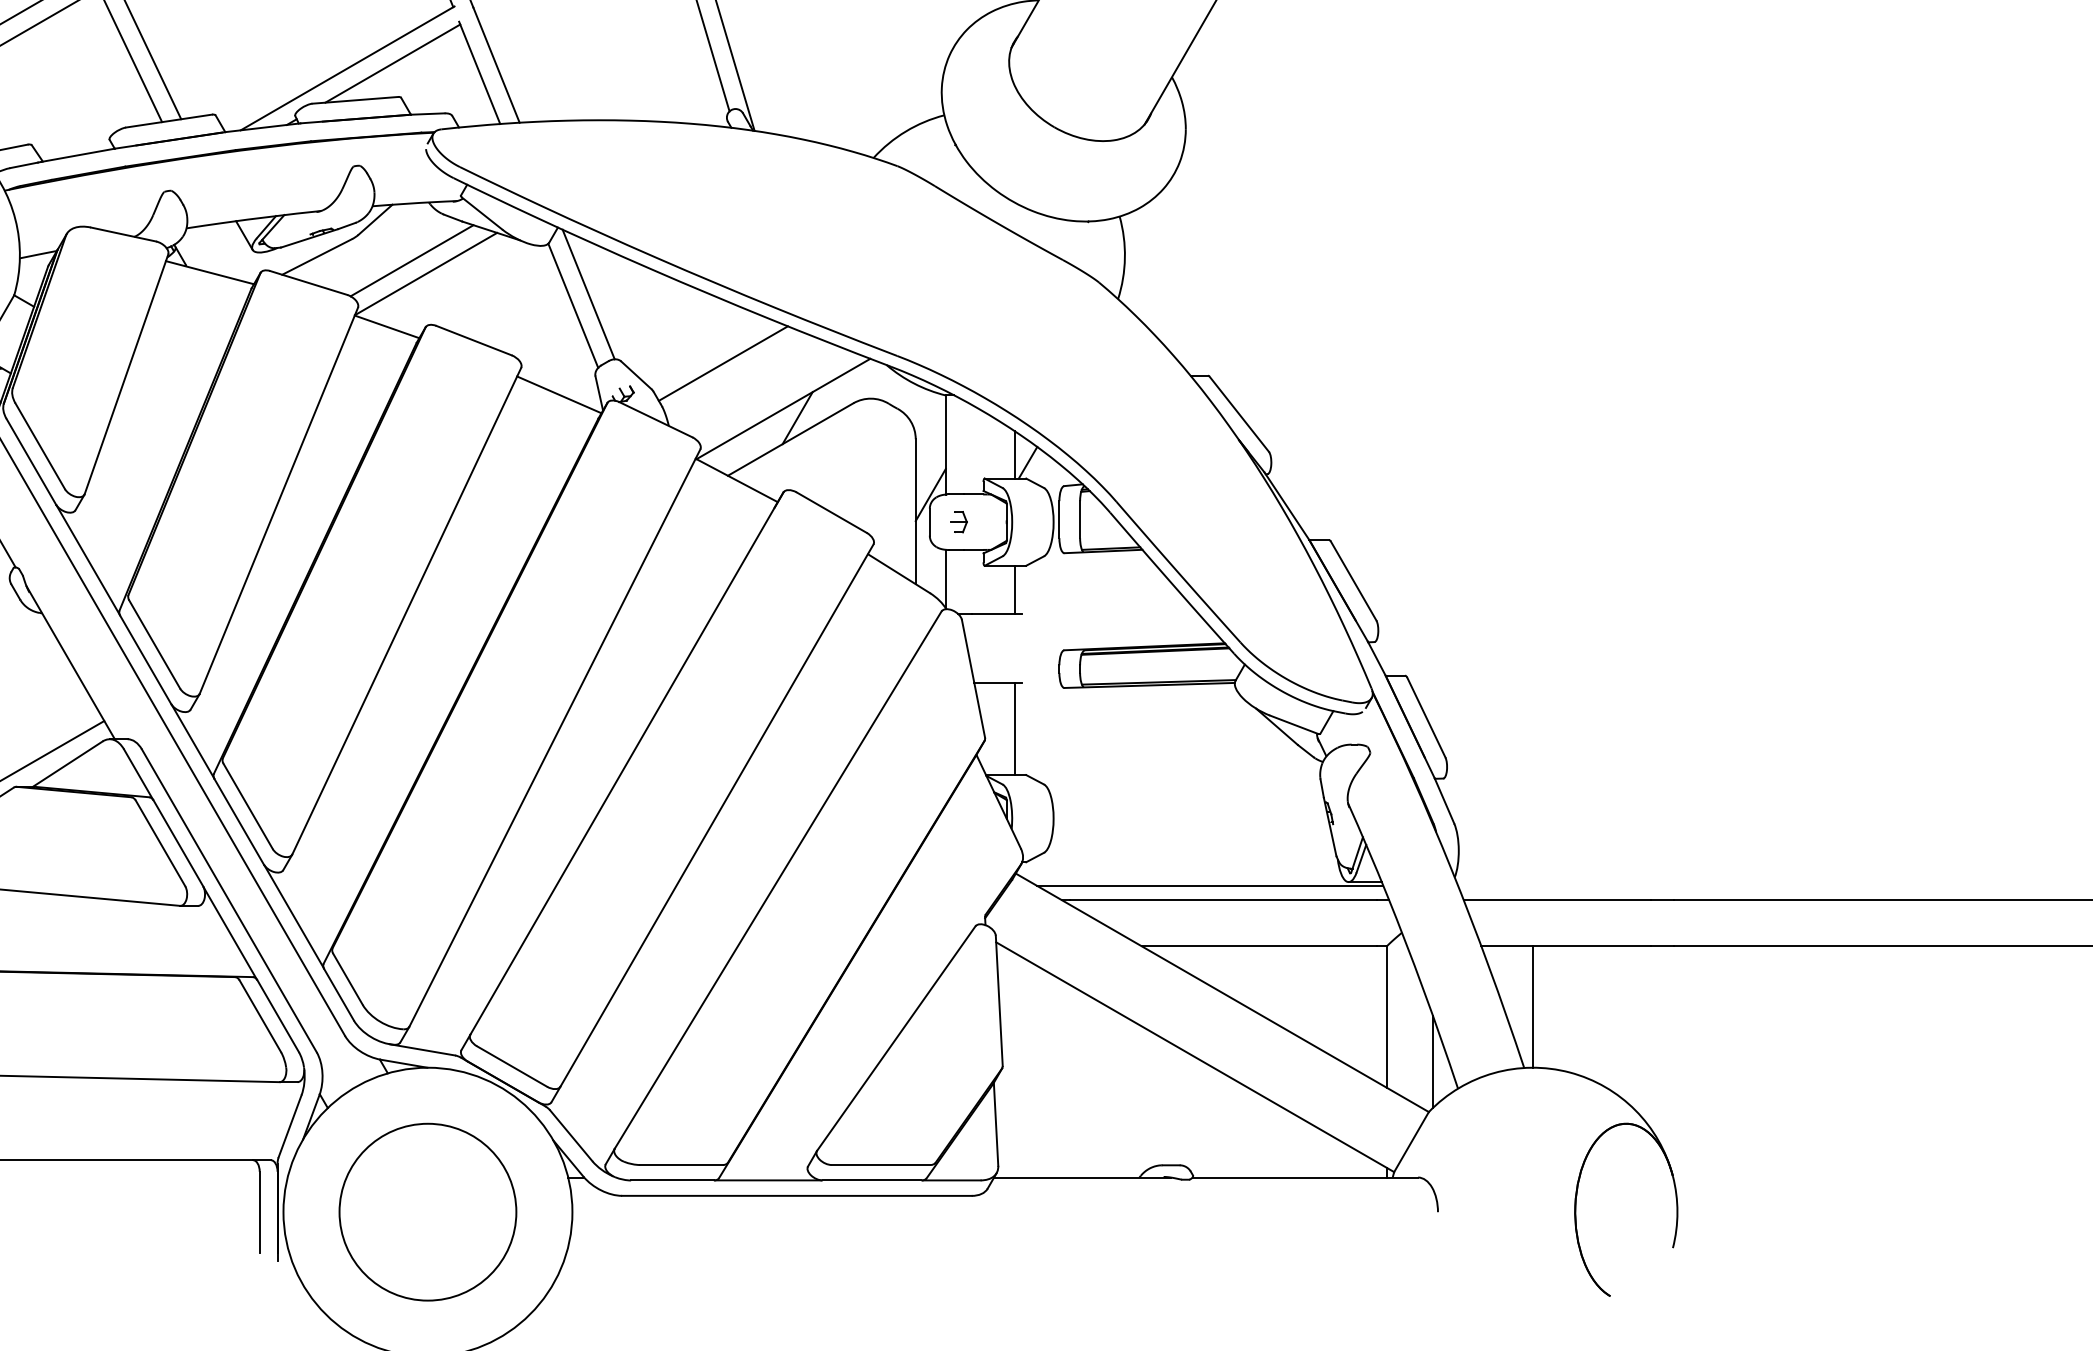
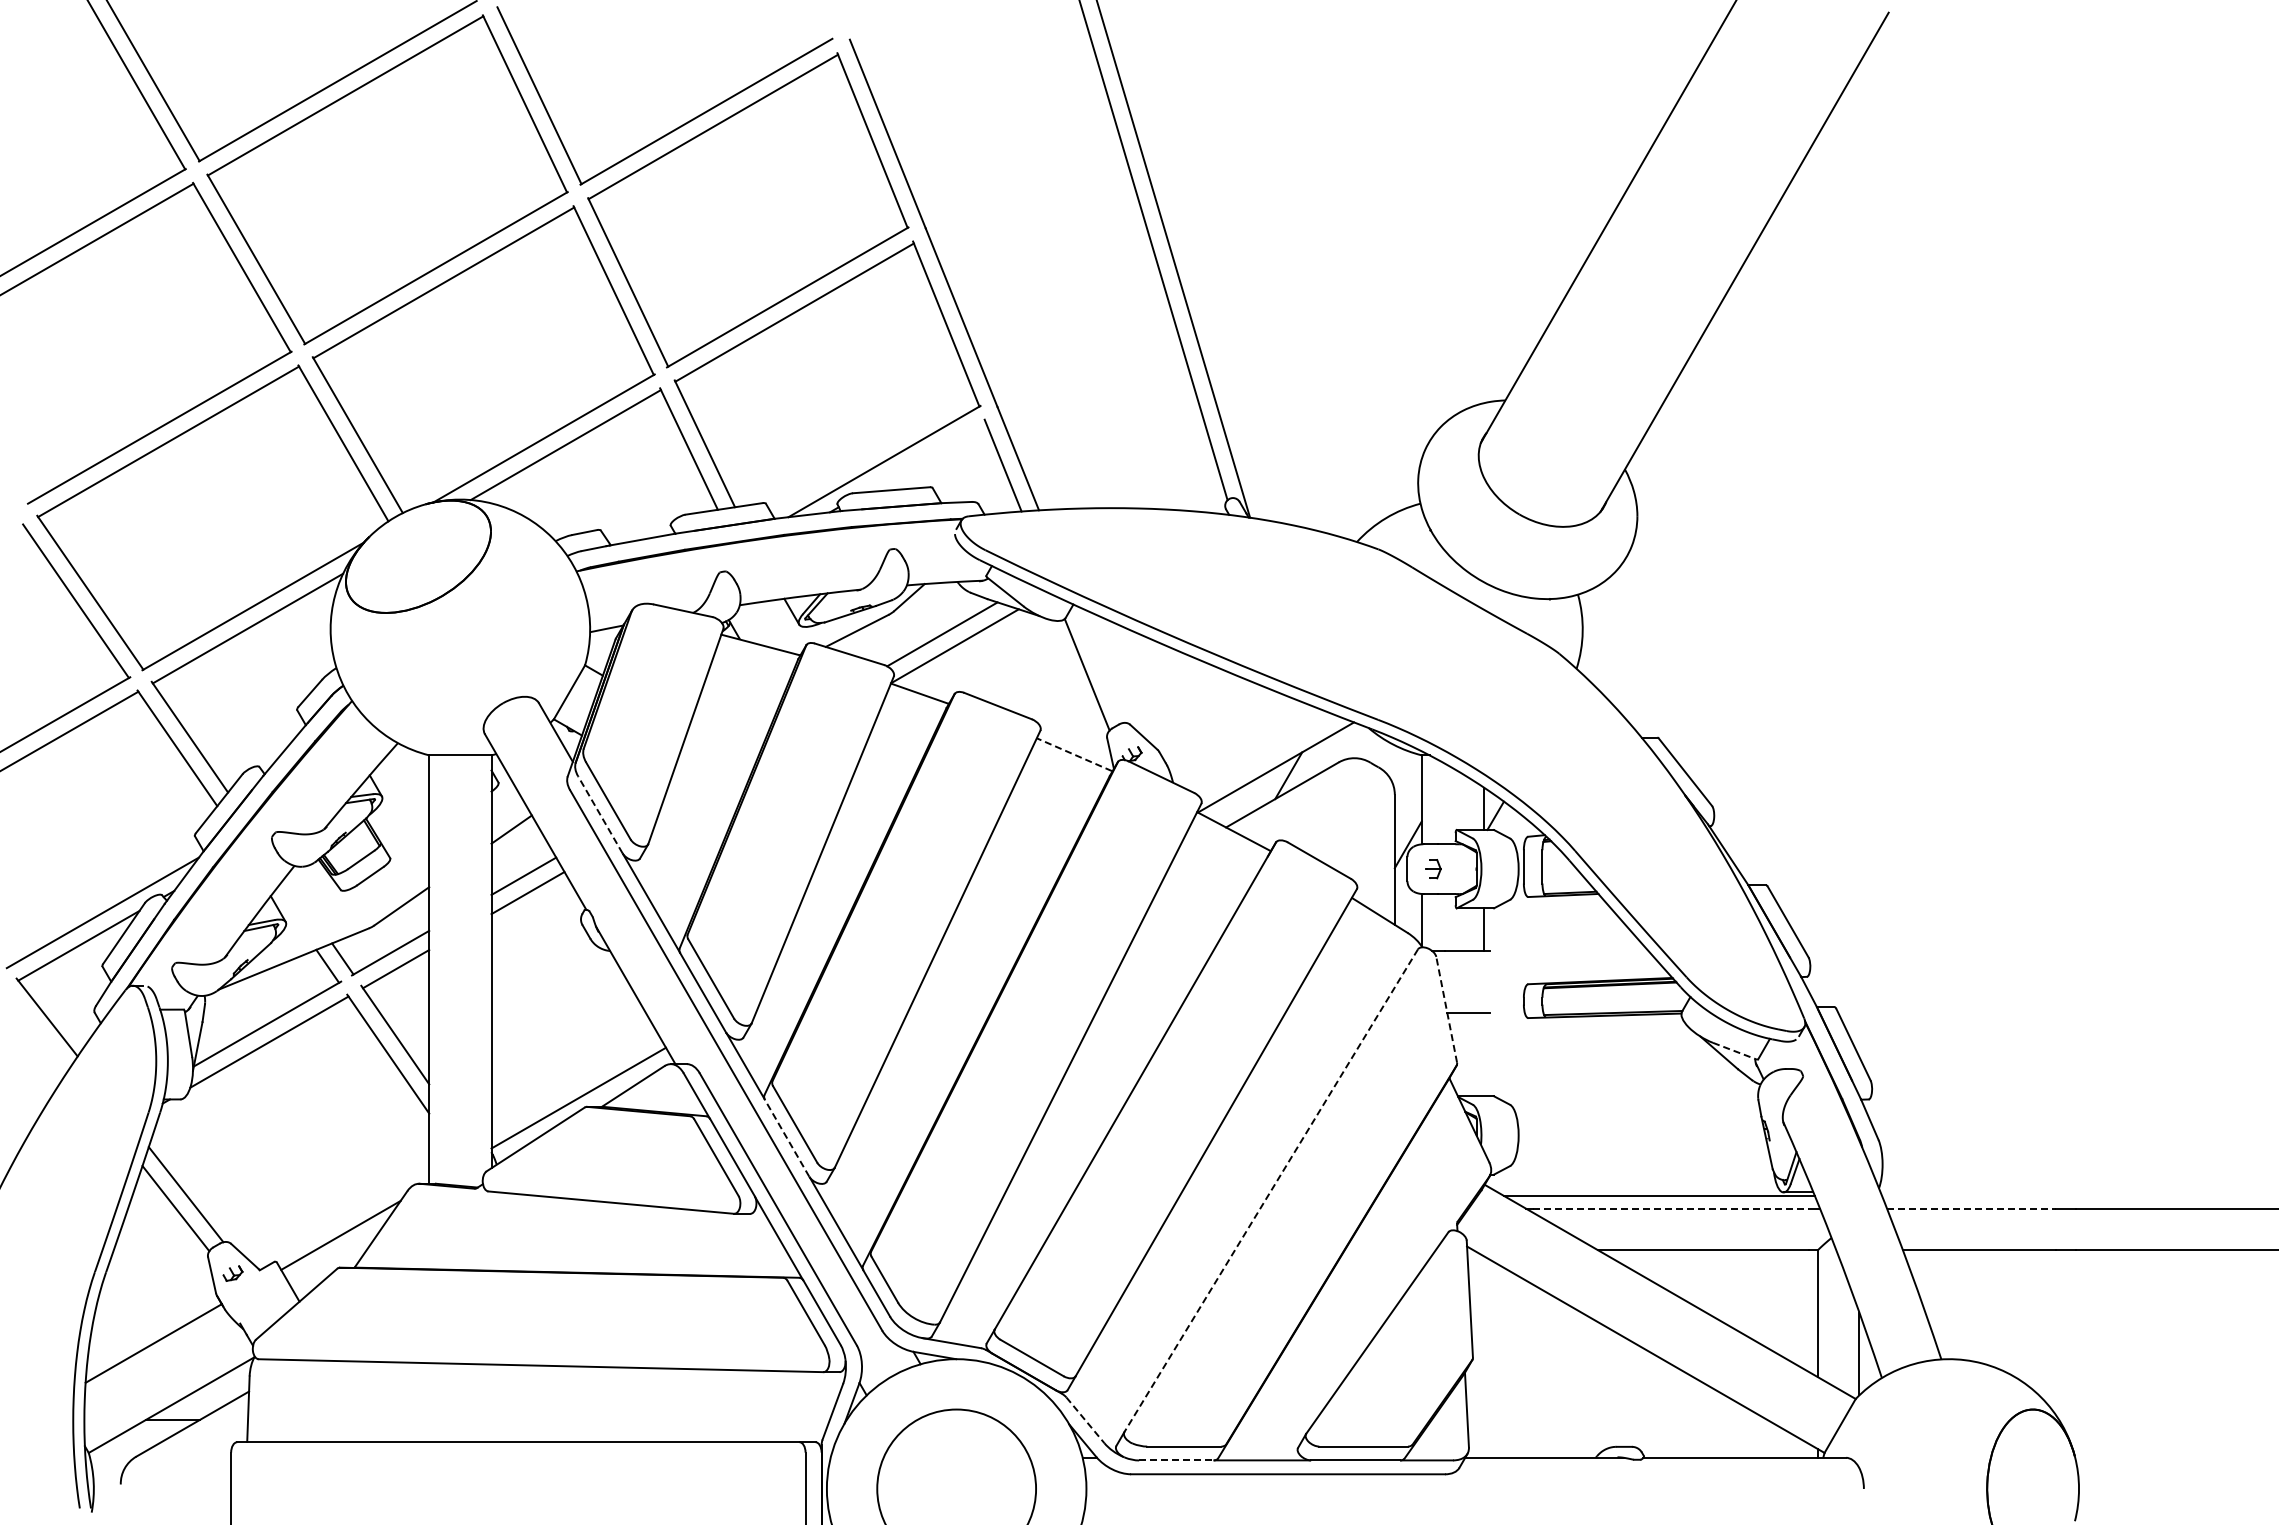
line: (392, 63) -> (924, 457), removed
line: (588, 294) -> (1100, 664), removed
line: (723, 363) -> (1222, 726), removed
line: (559, 394) -> (1074, 754), solid -> dashed
line: (31, 461) -> (600, 814), solid -> dashed
line: (973, 678) -> (1446, 1009), solid -> dashed
line: (1293, 725) -> (1734, 1051), solid -> dashed
line: (1015, 728) -> (1484, 1054), removed
line: (238, 820) -> (786, 1137), solid -> dashed
line: (777, 881) -> (1270, 1191), solid -> dashed
line: (1223, 899) -> (1671, 1208), solid -> dashed
line: (1557, 899) -> (1971, 1208), solid -> dashed
line: (1533, 1006) -> (1949, 1304), removed
line: (571, 1135) -> (1085, 1420), solid -> dashed
line: (672, 1180) -> (1176, 1460), solid -> dashed

